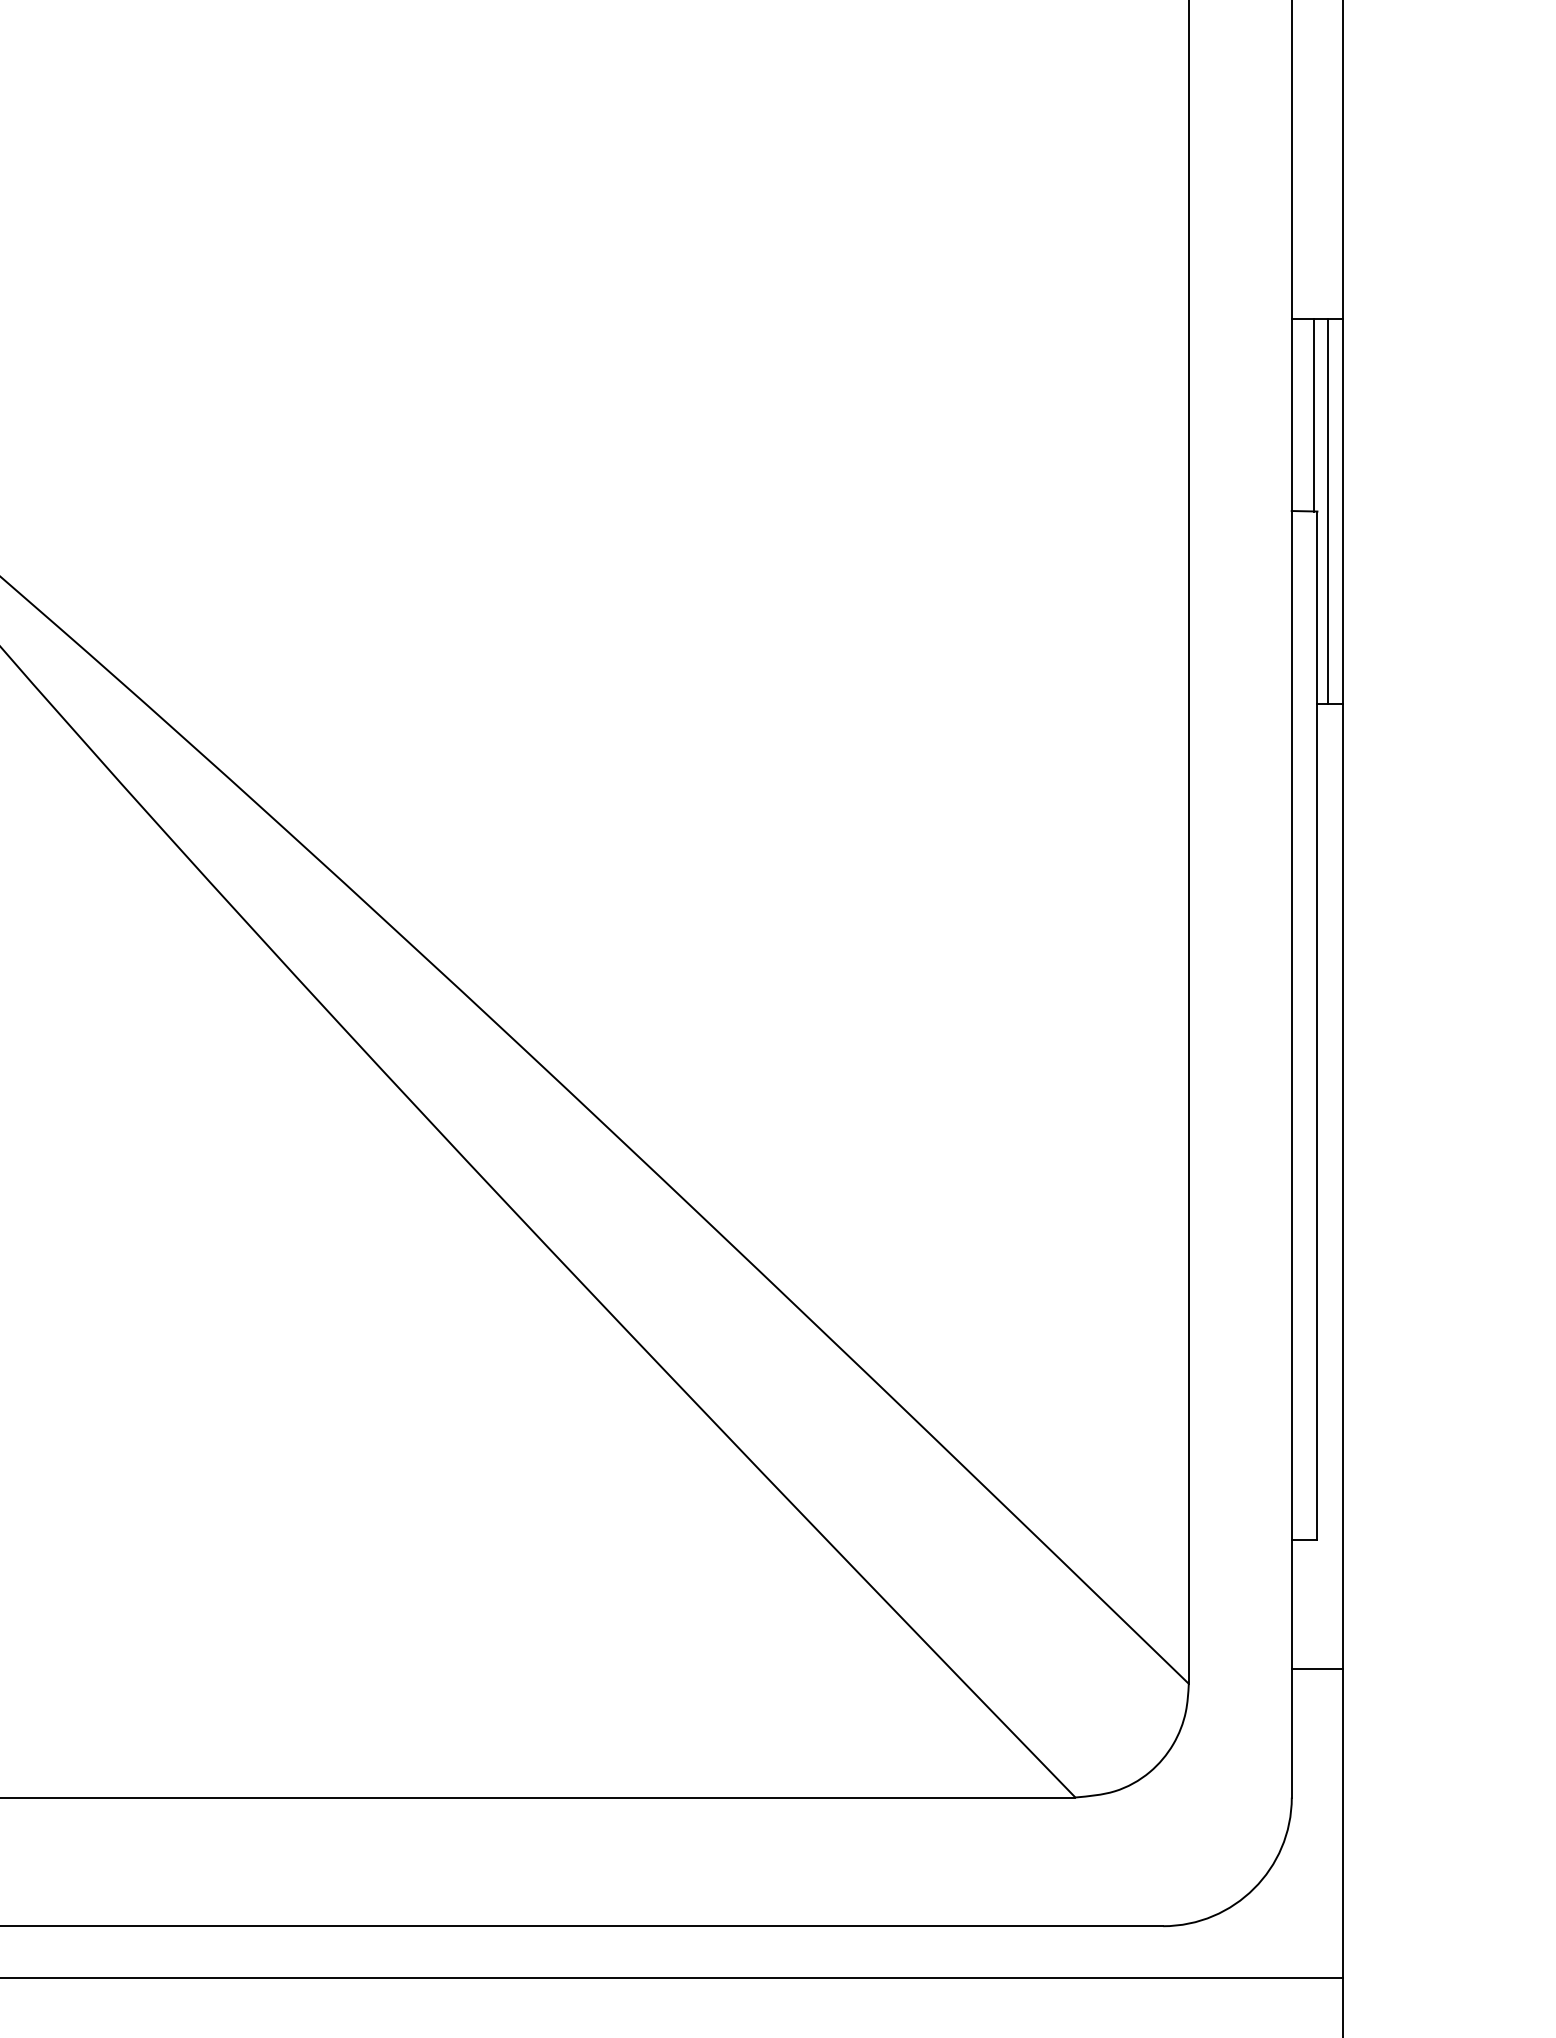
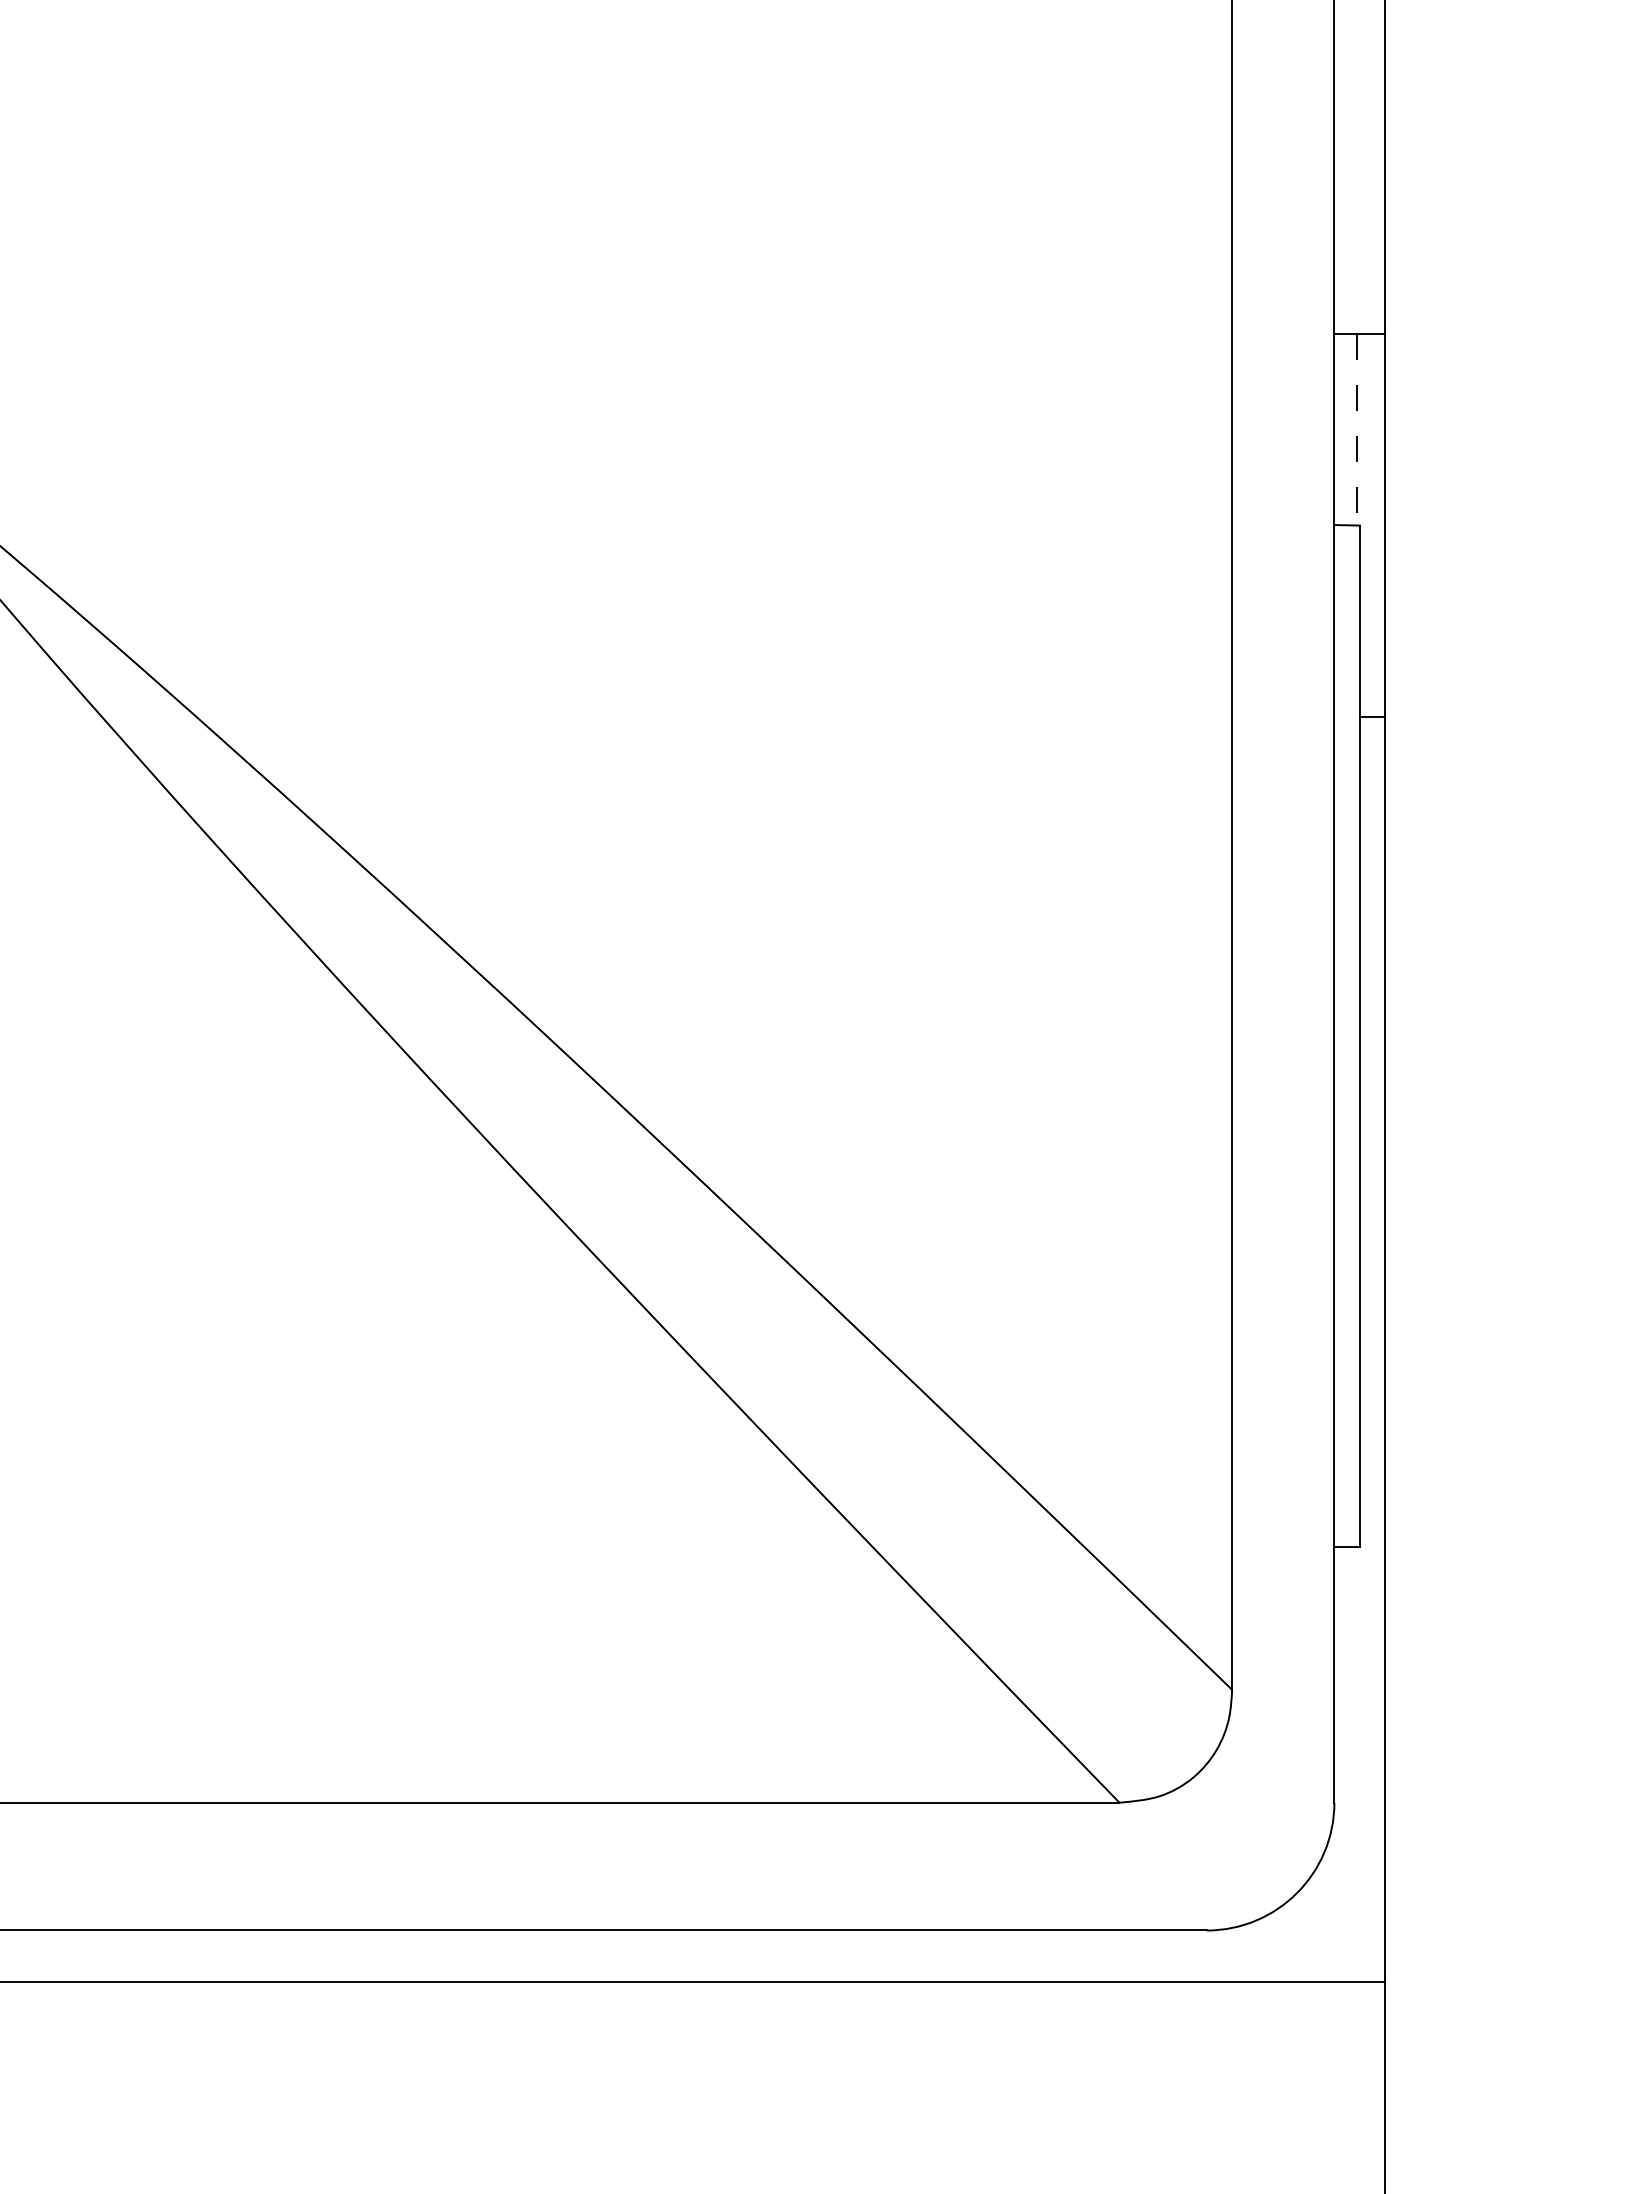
line: (1314, 414) -> (1356, 429), solid -> dashed
line: (1328, 510) -> (1370, 524), removed
line: (1317, 1669) -> (1359, 1675), removed

